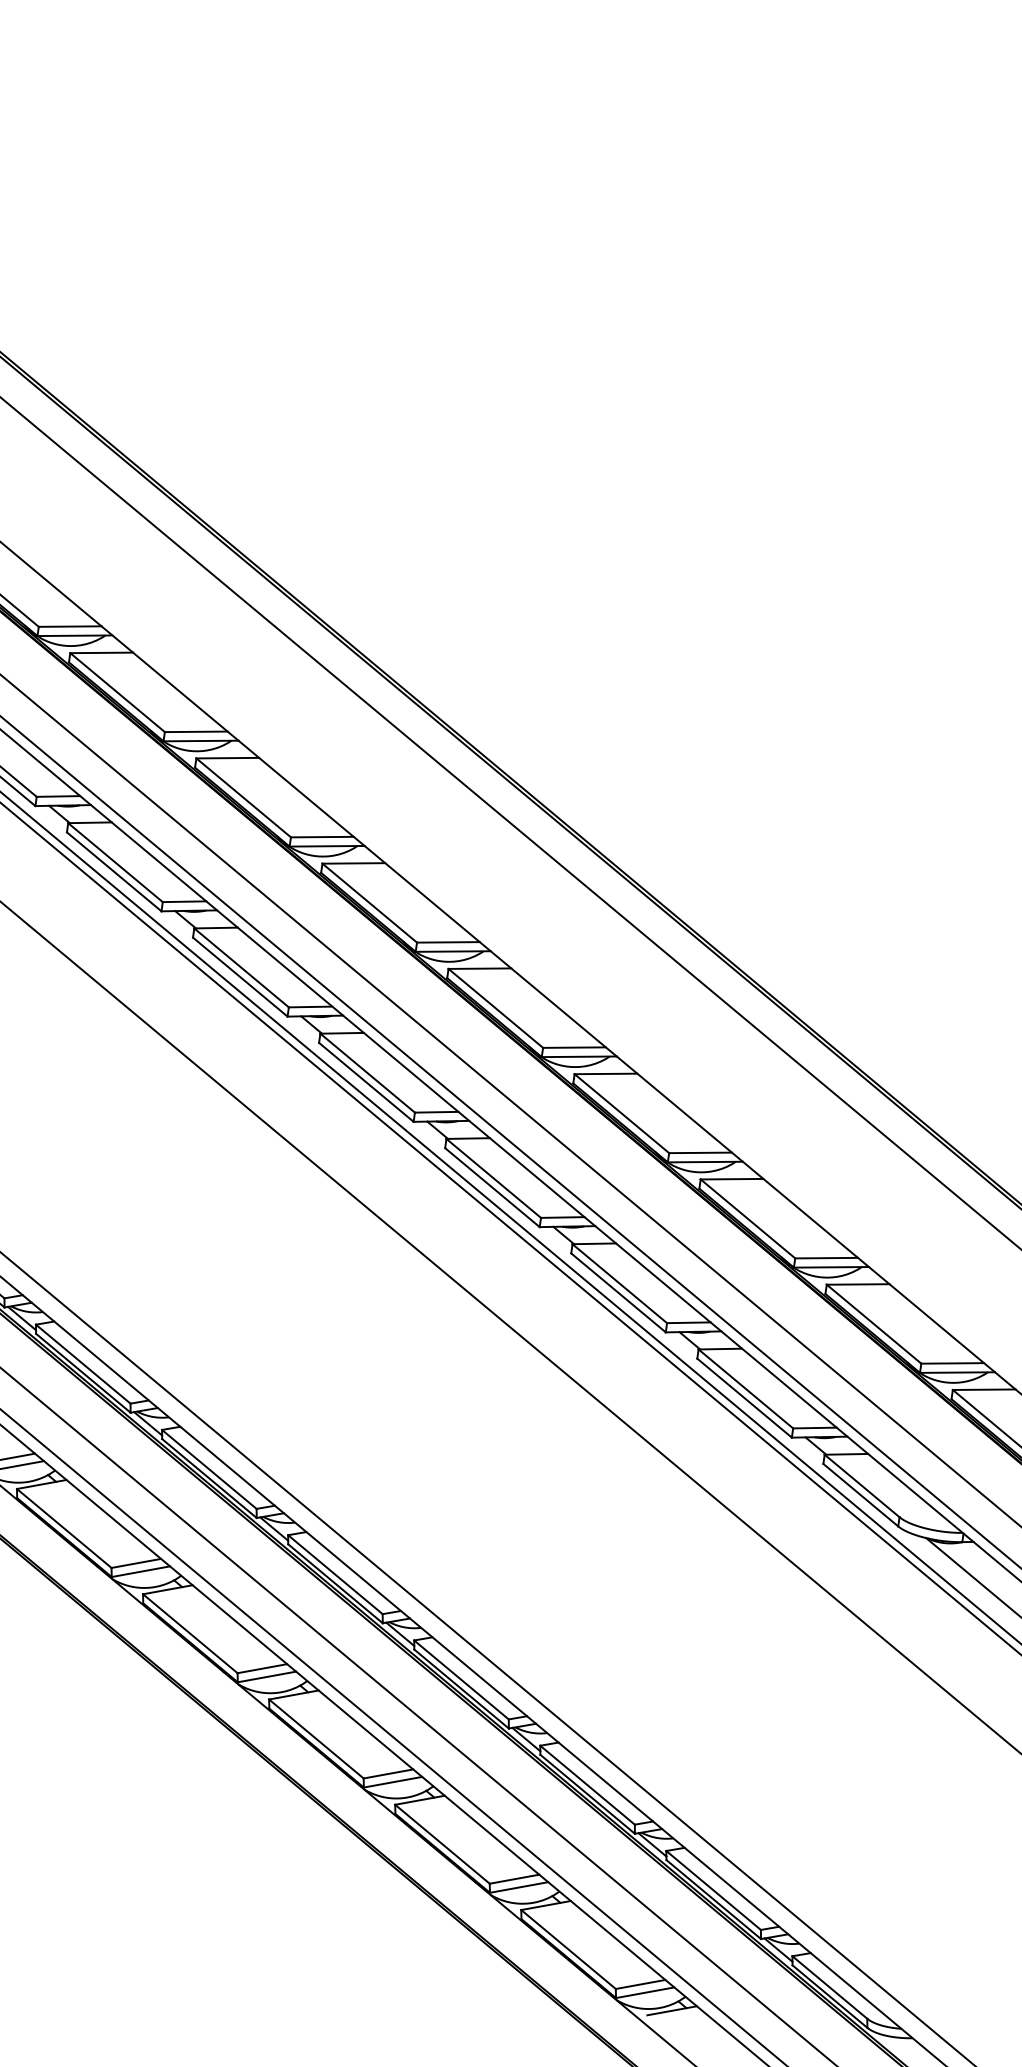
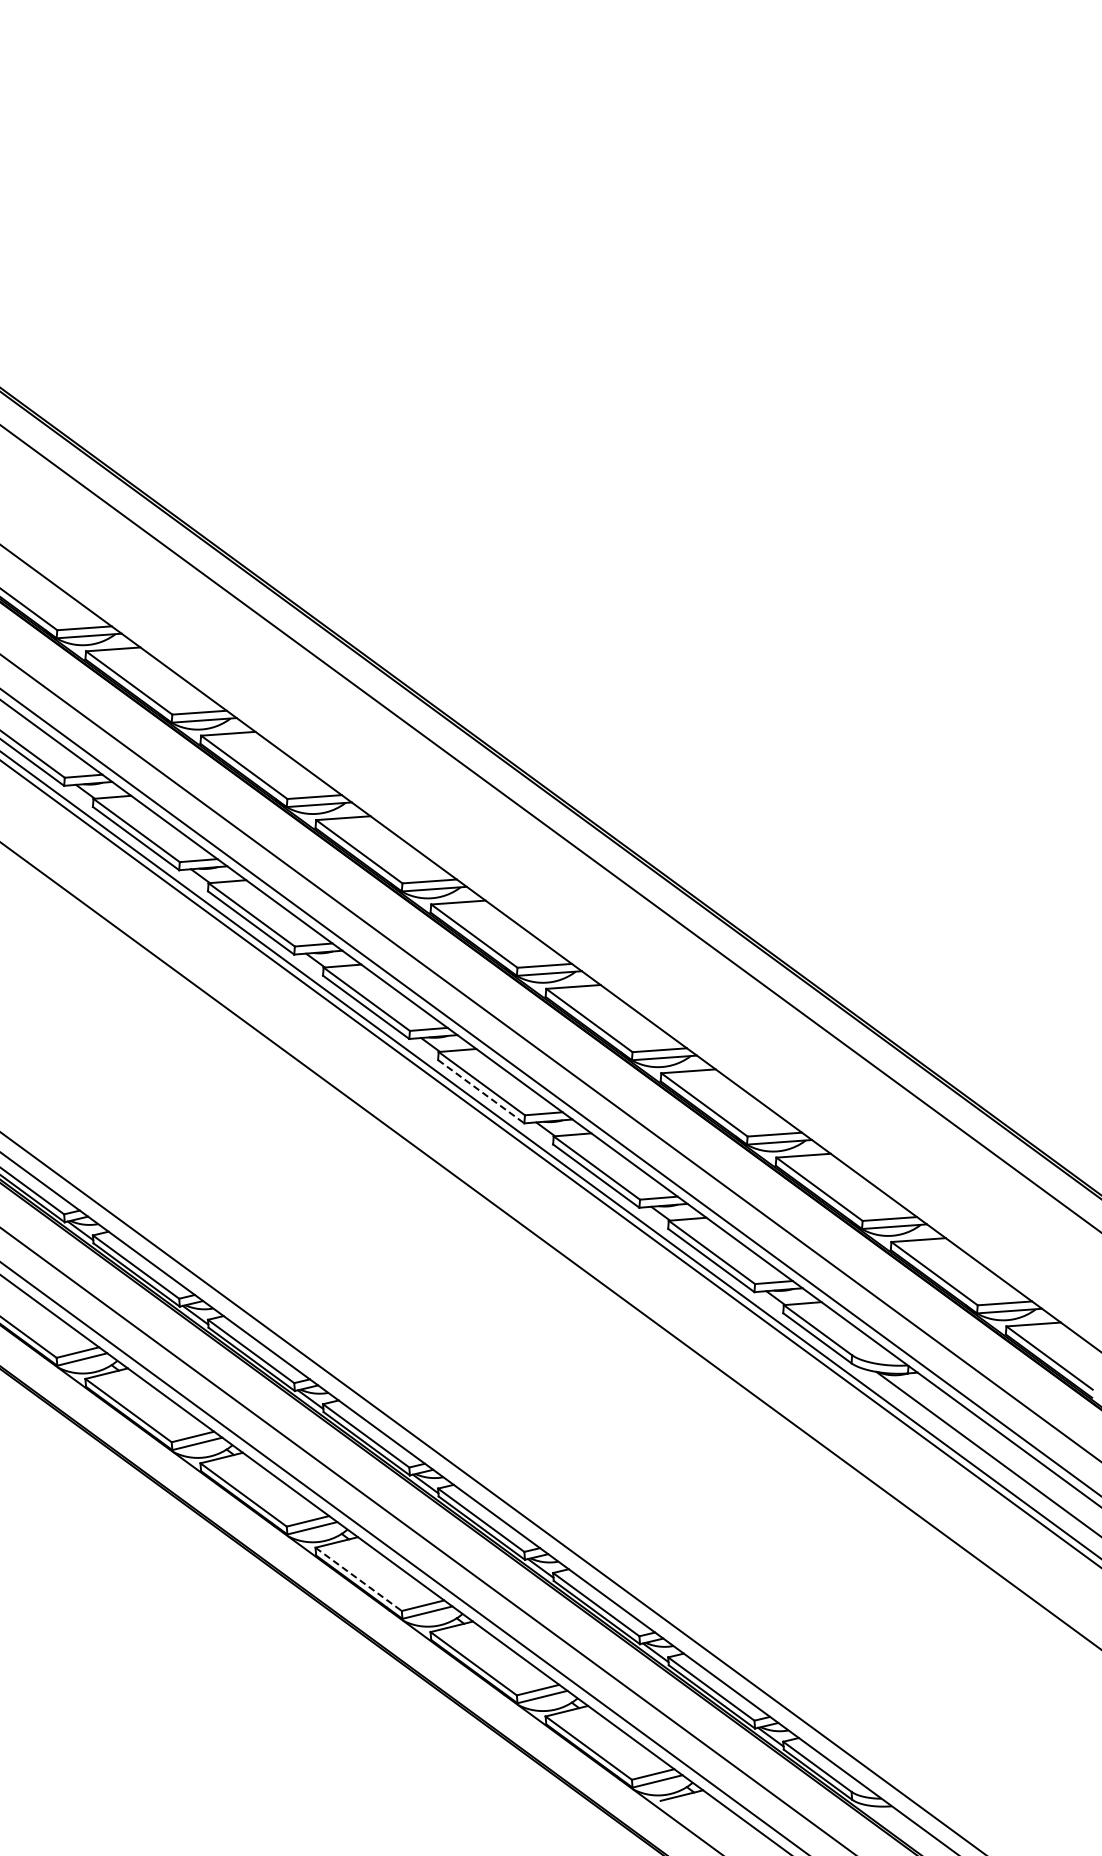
line: (492, 1187) -> (481, 1091), solid -> dashed
line: (316, 1739) -> (358, 1579), solid -> dashed

